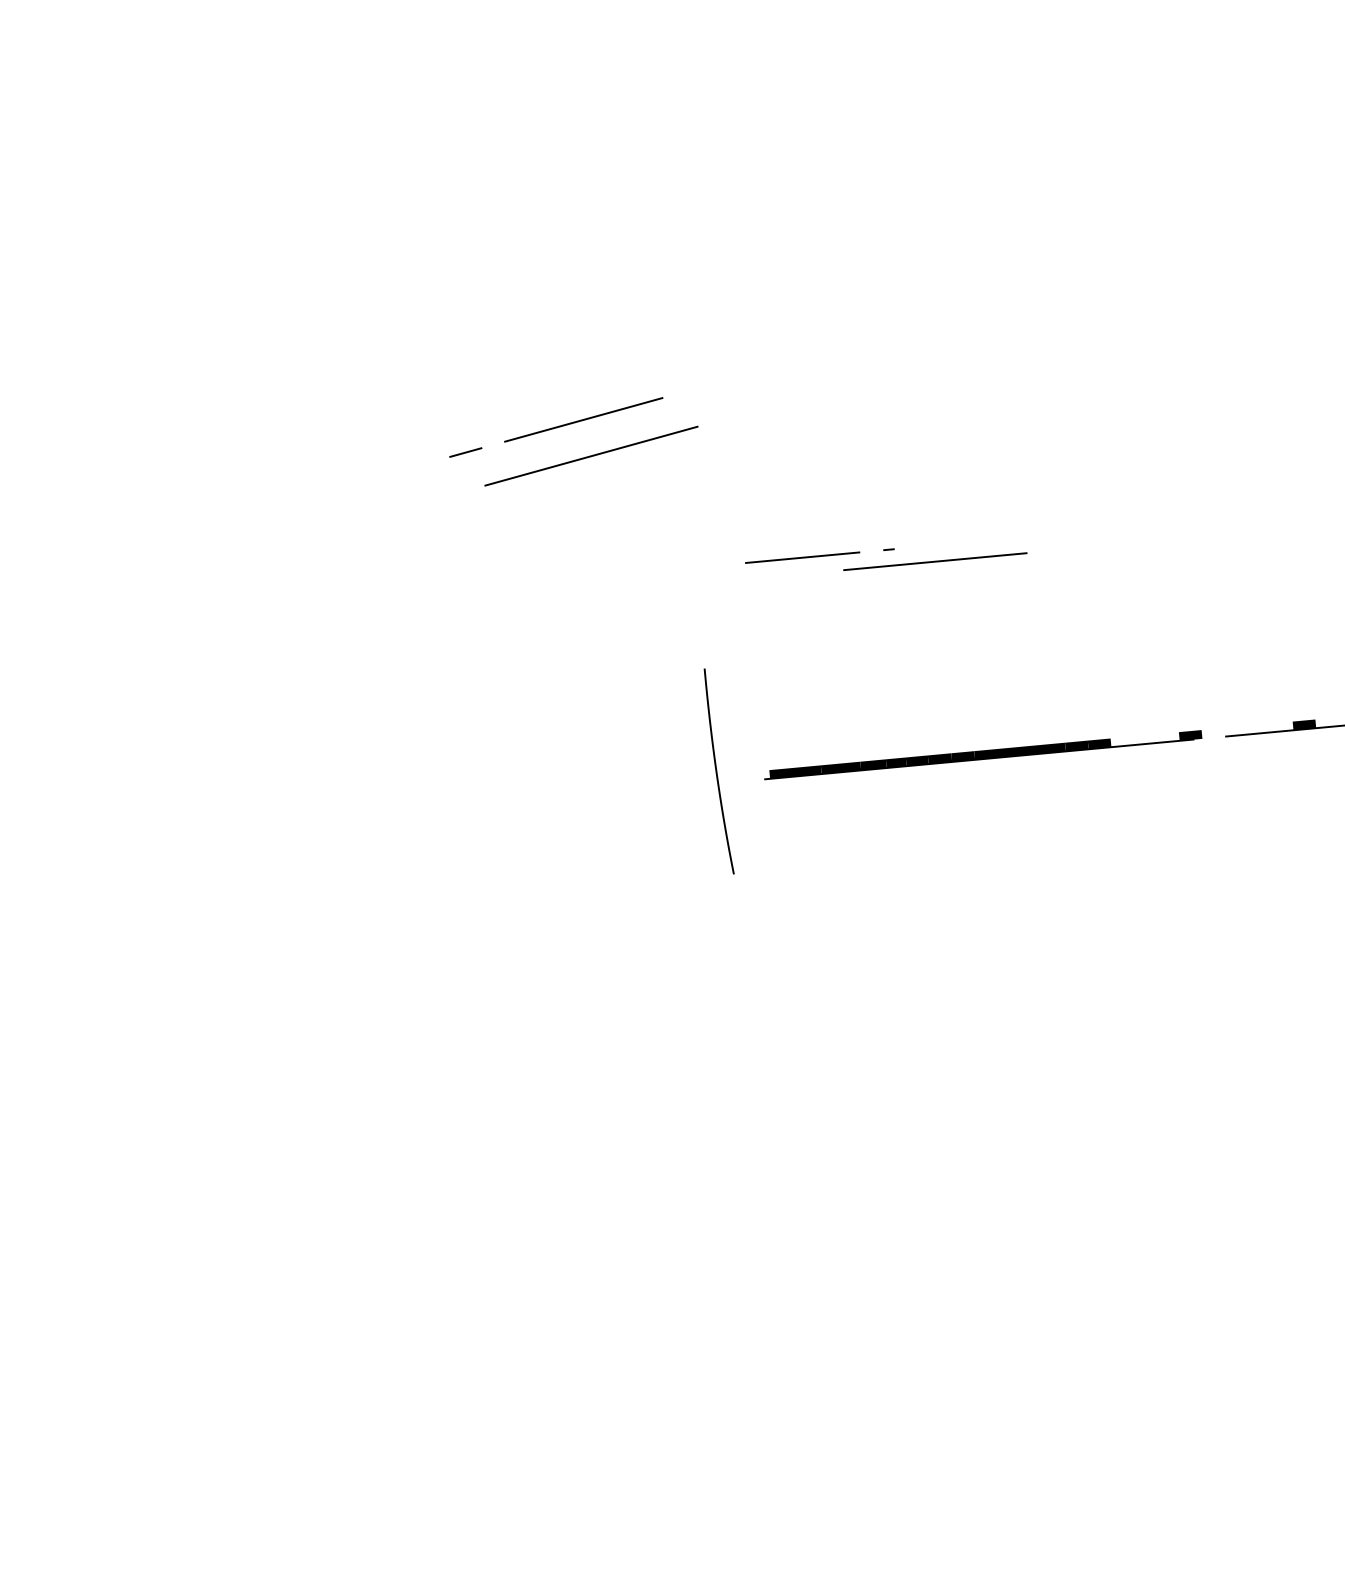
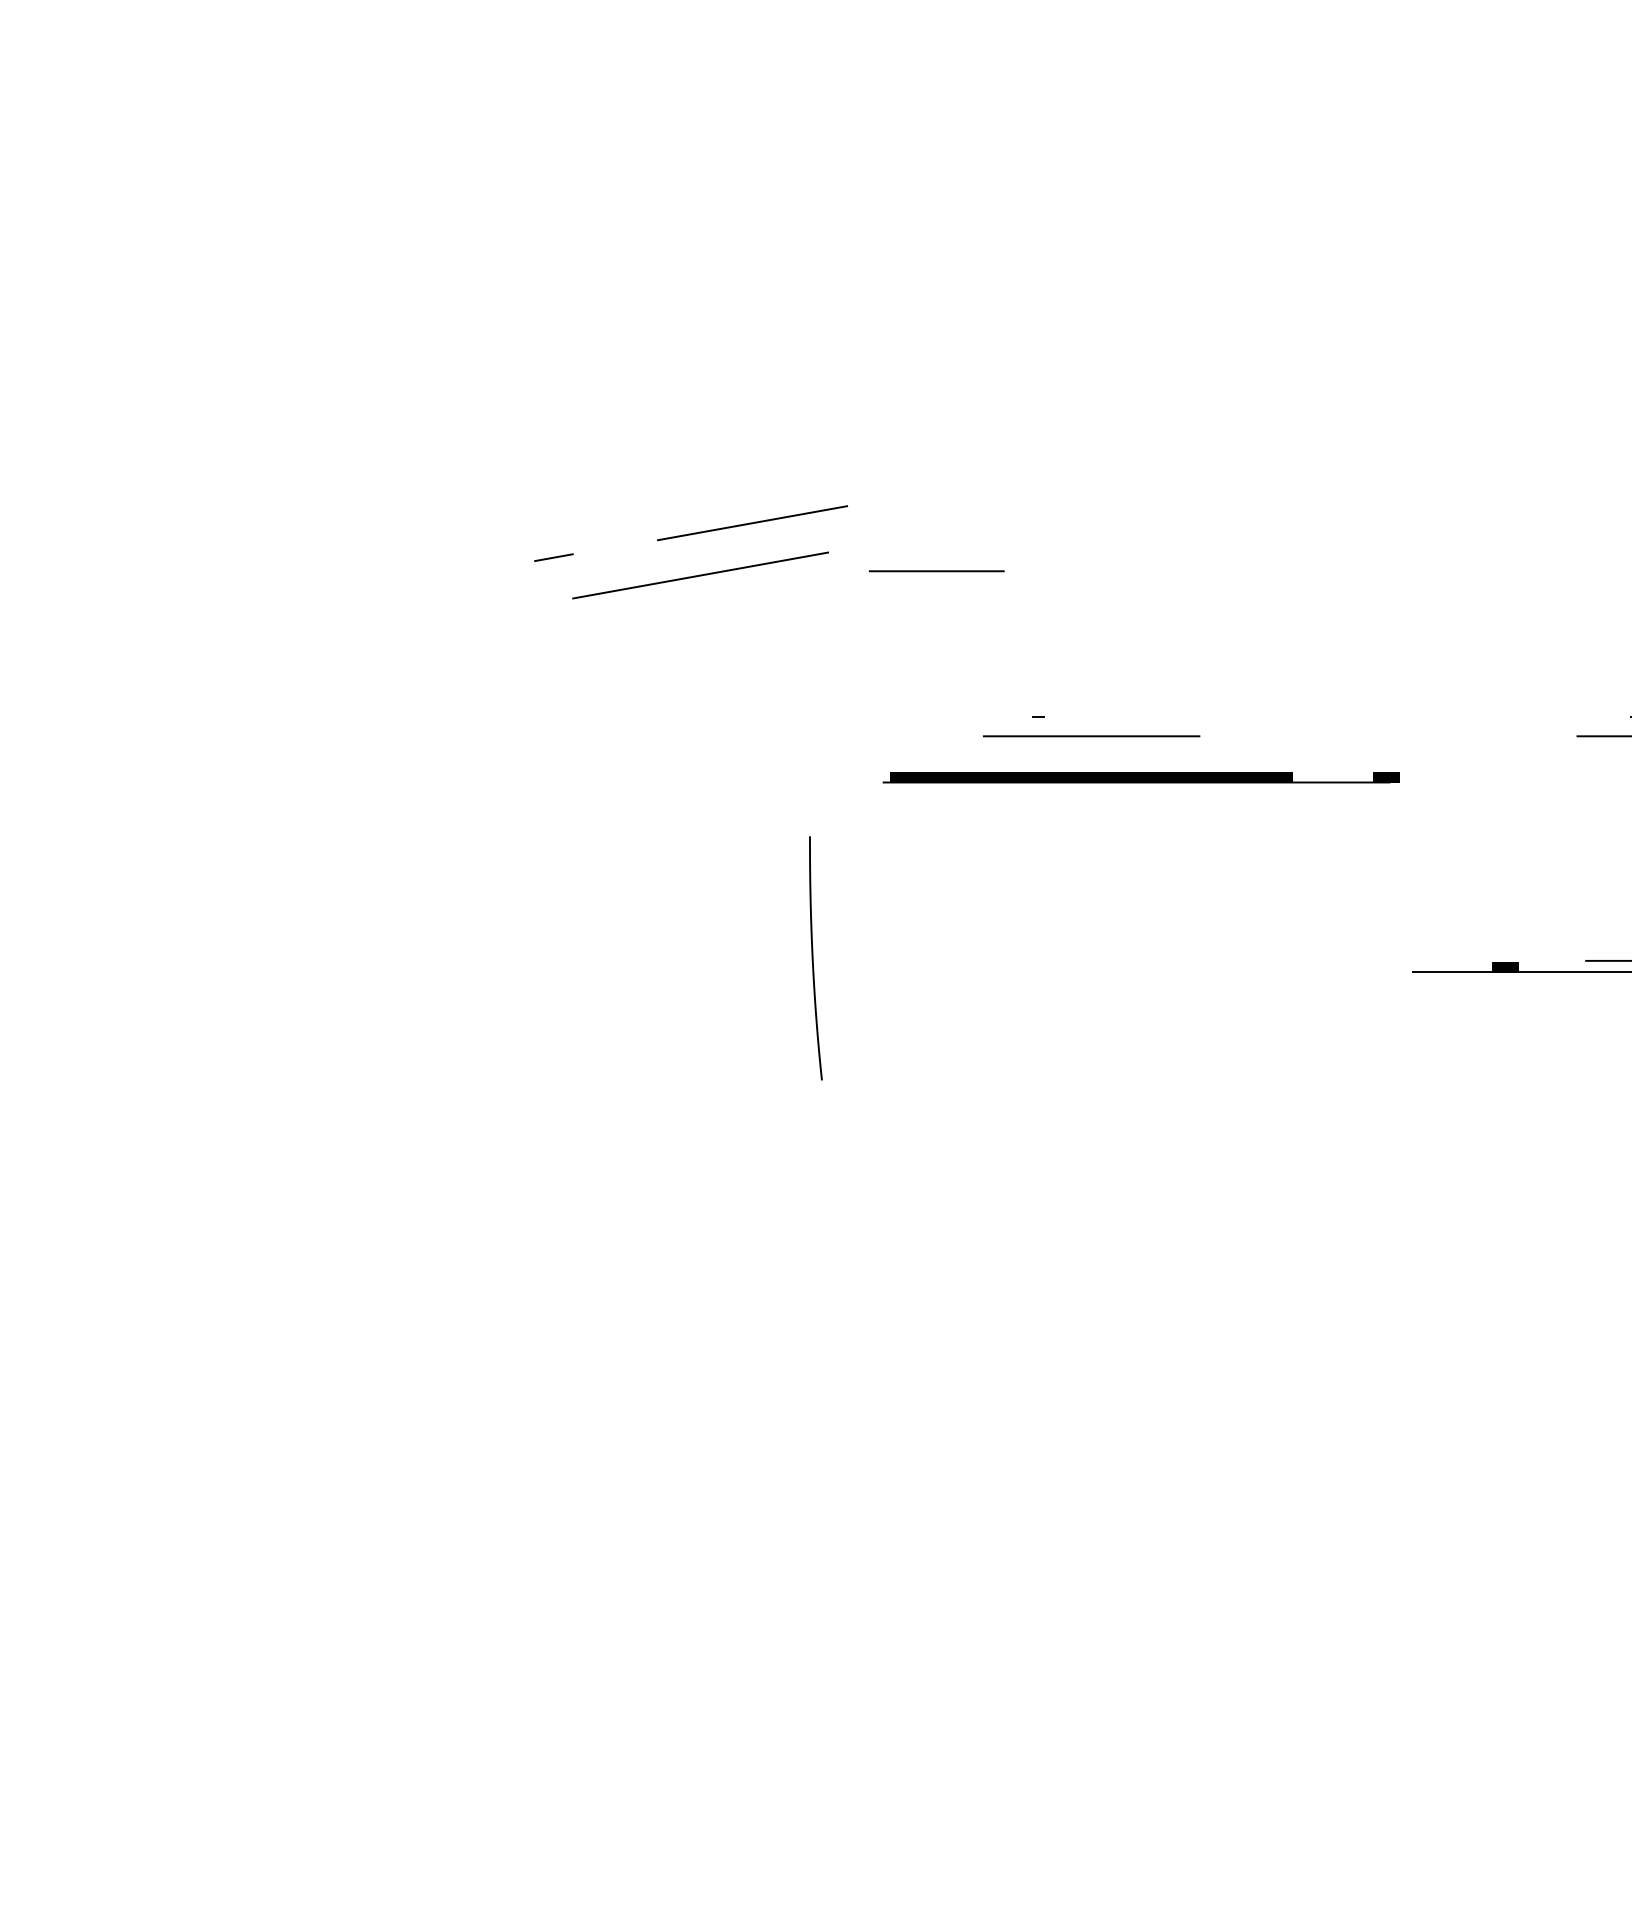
line: (583, 420) -> (752, 523), moved
line: (802, 557) -> (936, 571), moved
part: (982, 754) -> (1140, 777), moved

